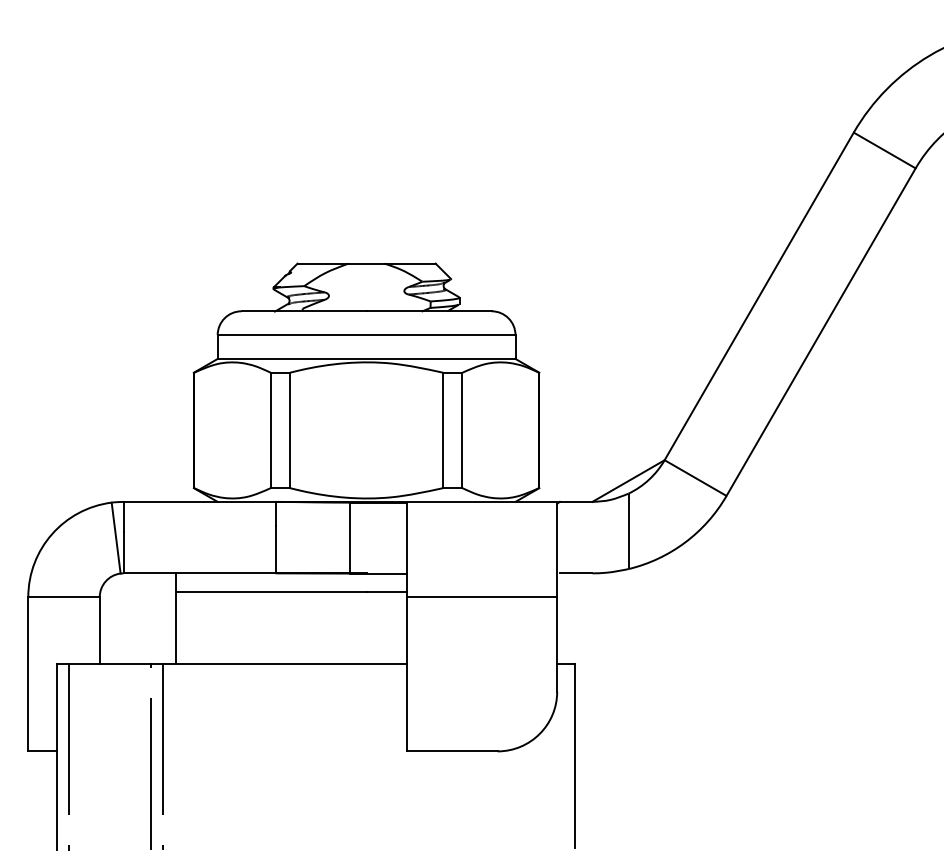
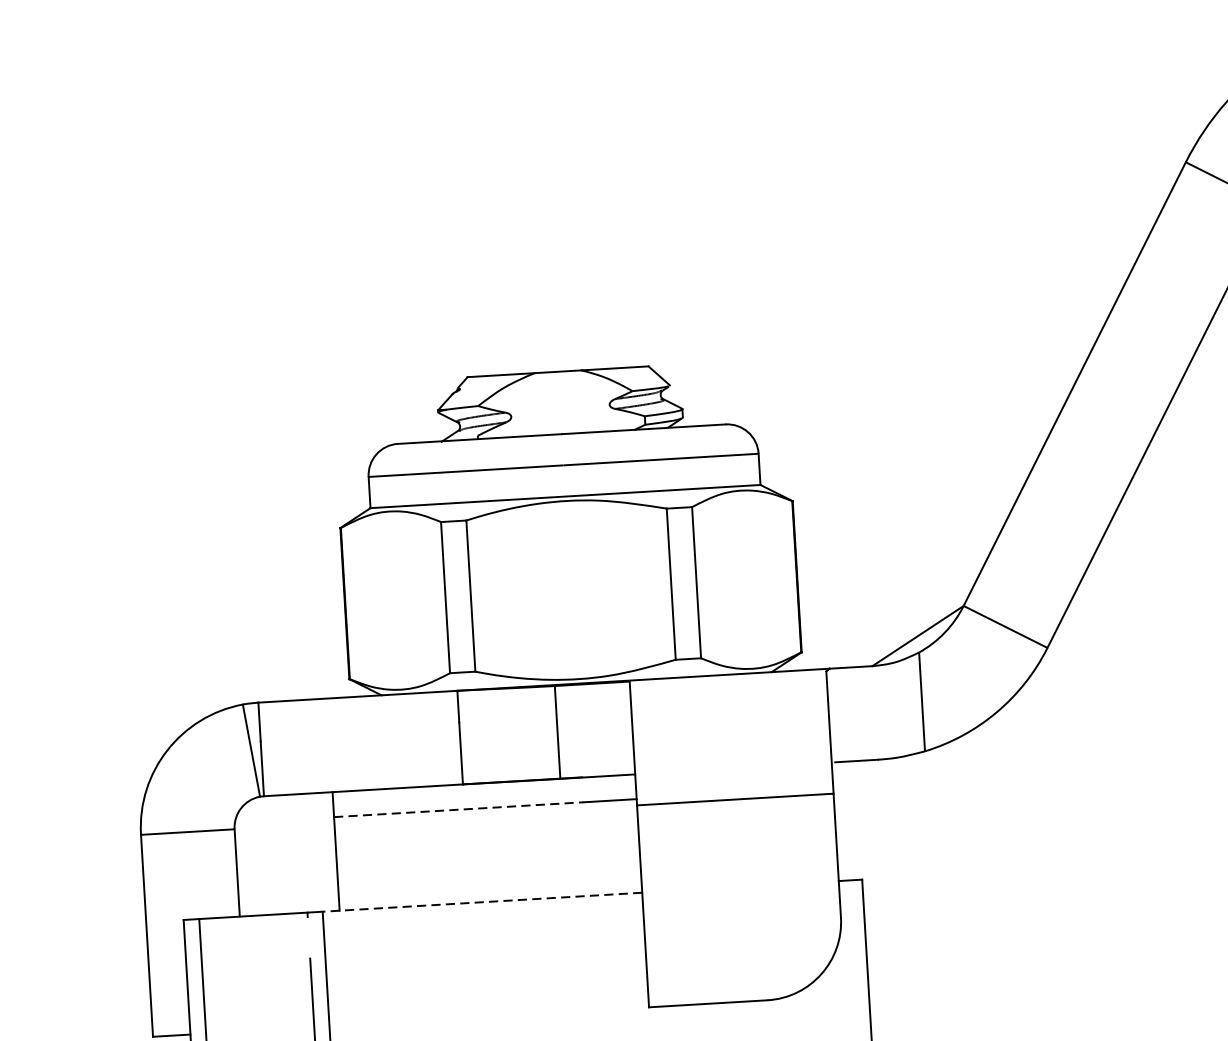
line: (271, 592) -> (459, 809), solid -> dashed
line: (284, 663) -> (481, 901), solid -> dashed

